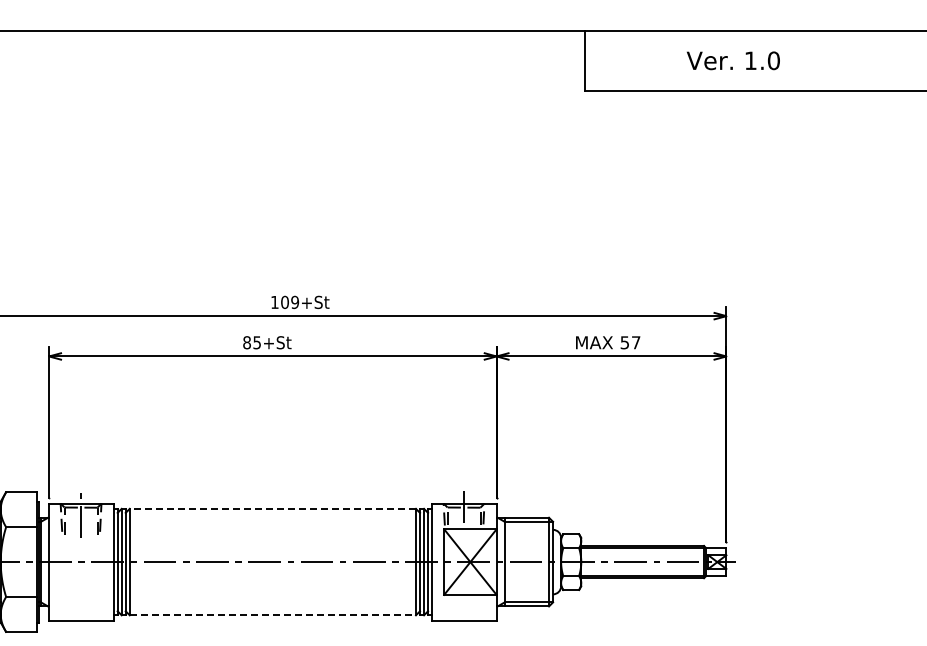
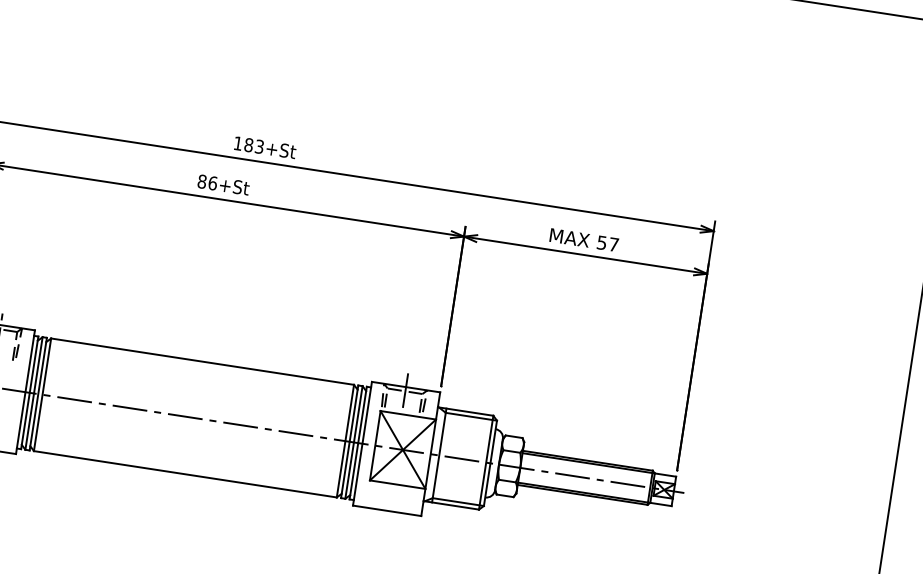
text: (290, 301) -> (254, 145), 109+St -> 183+St
text: (257, 342) -> (213, 183), 85+St -> 86+St
line: (272, 508) -> (202, 361), dashed -> solid
line: (273, 615) -> (186, 474), dashed -> solid

